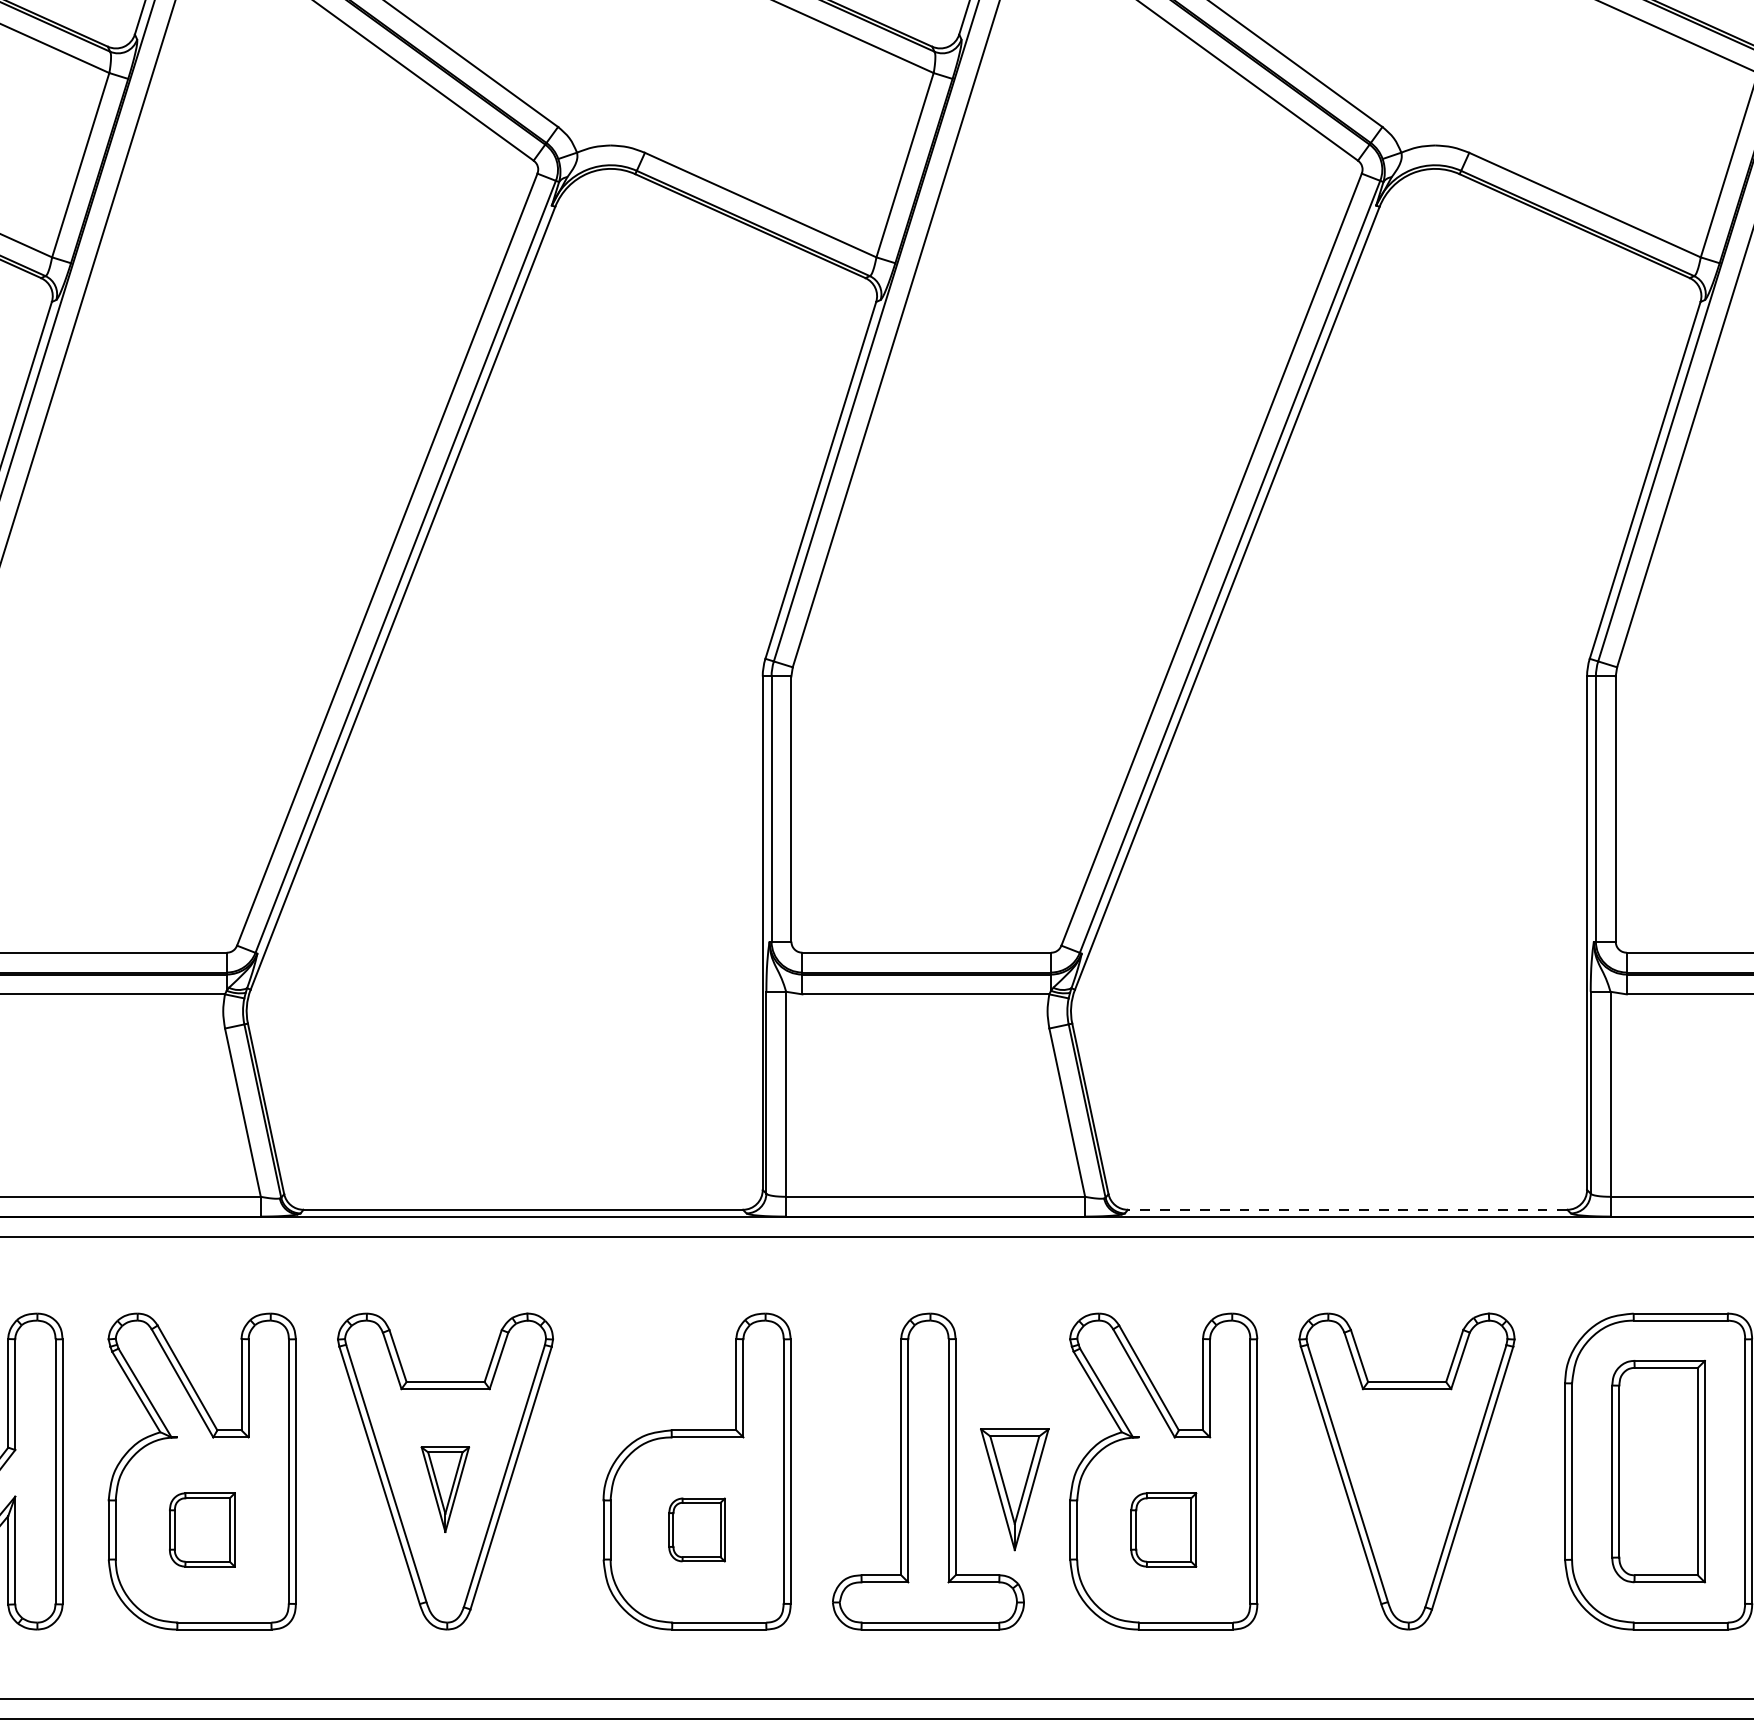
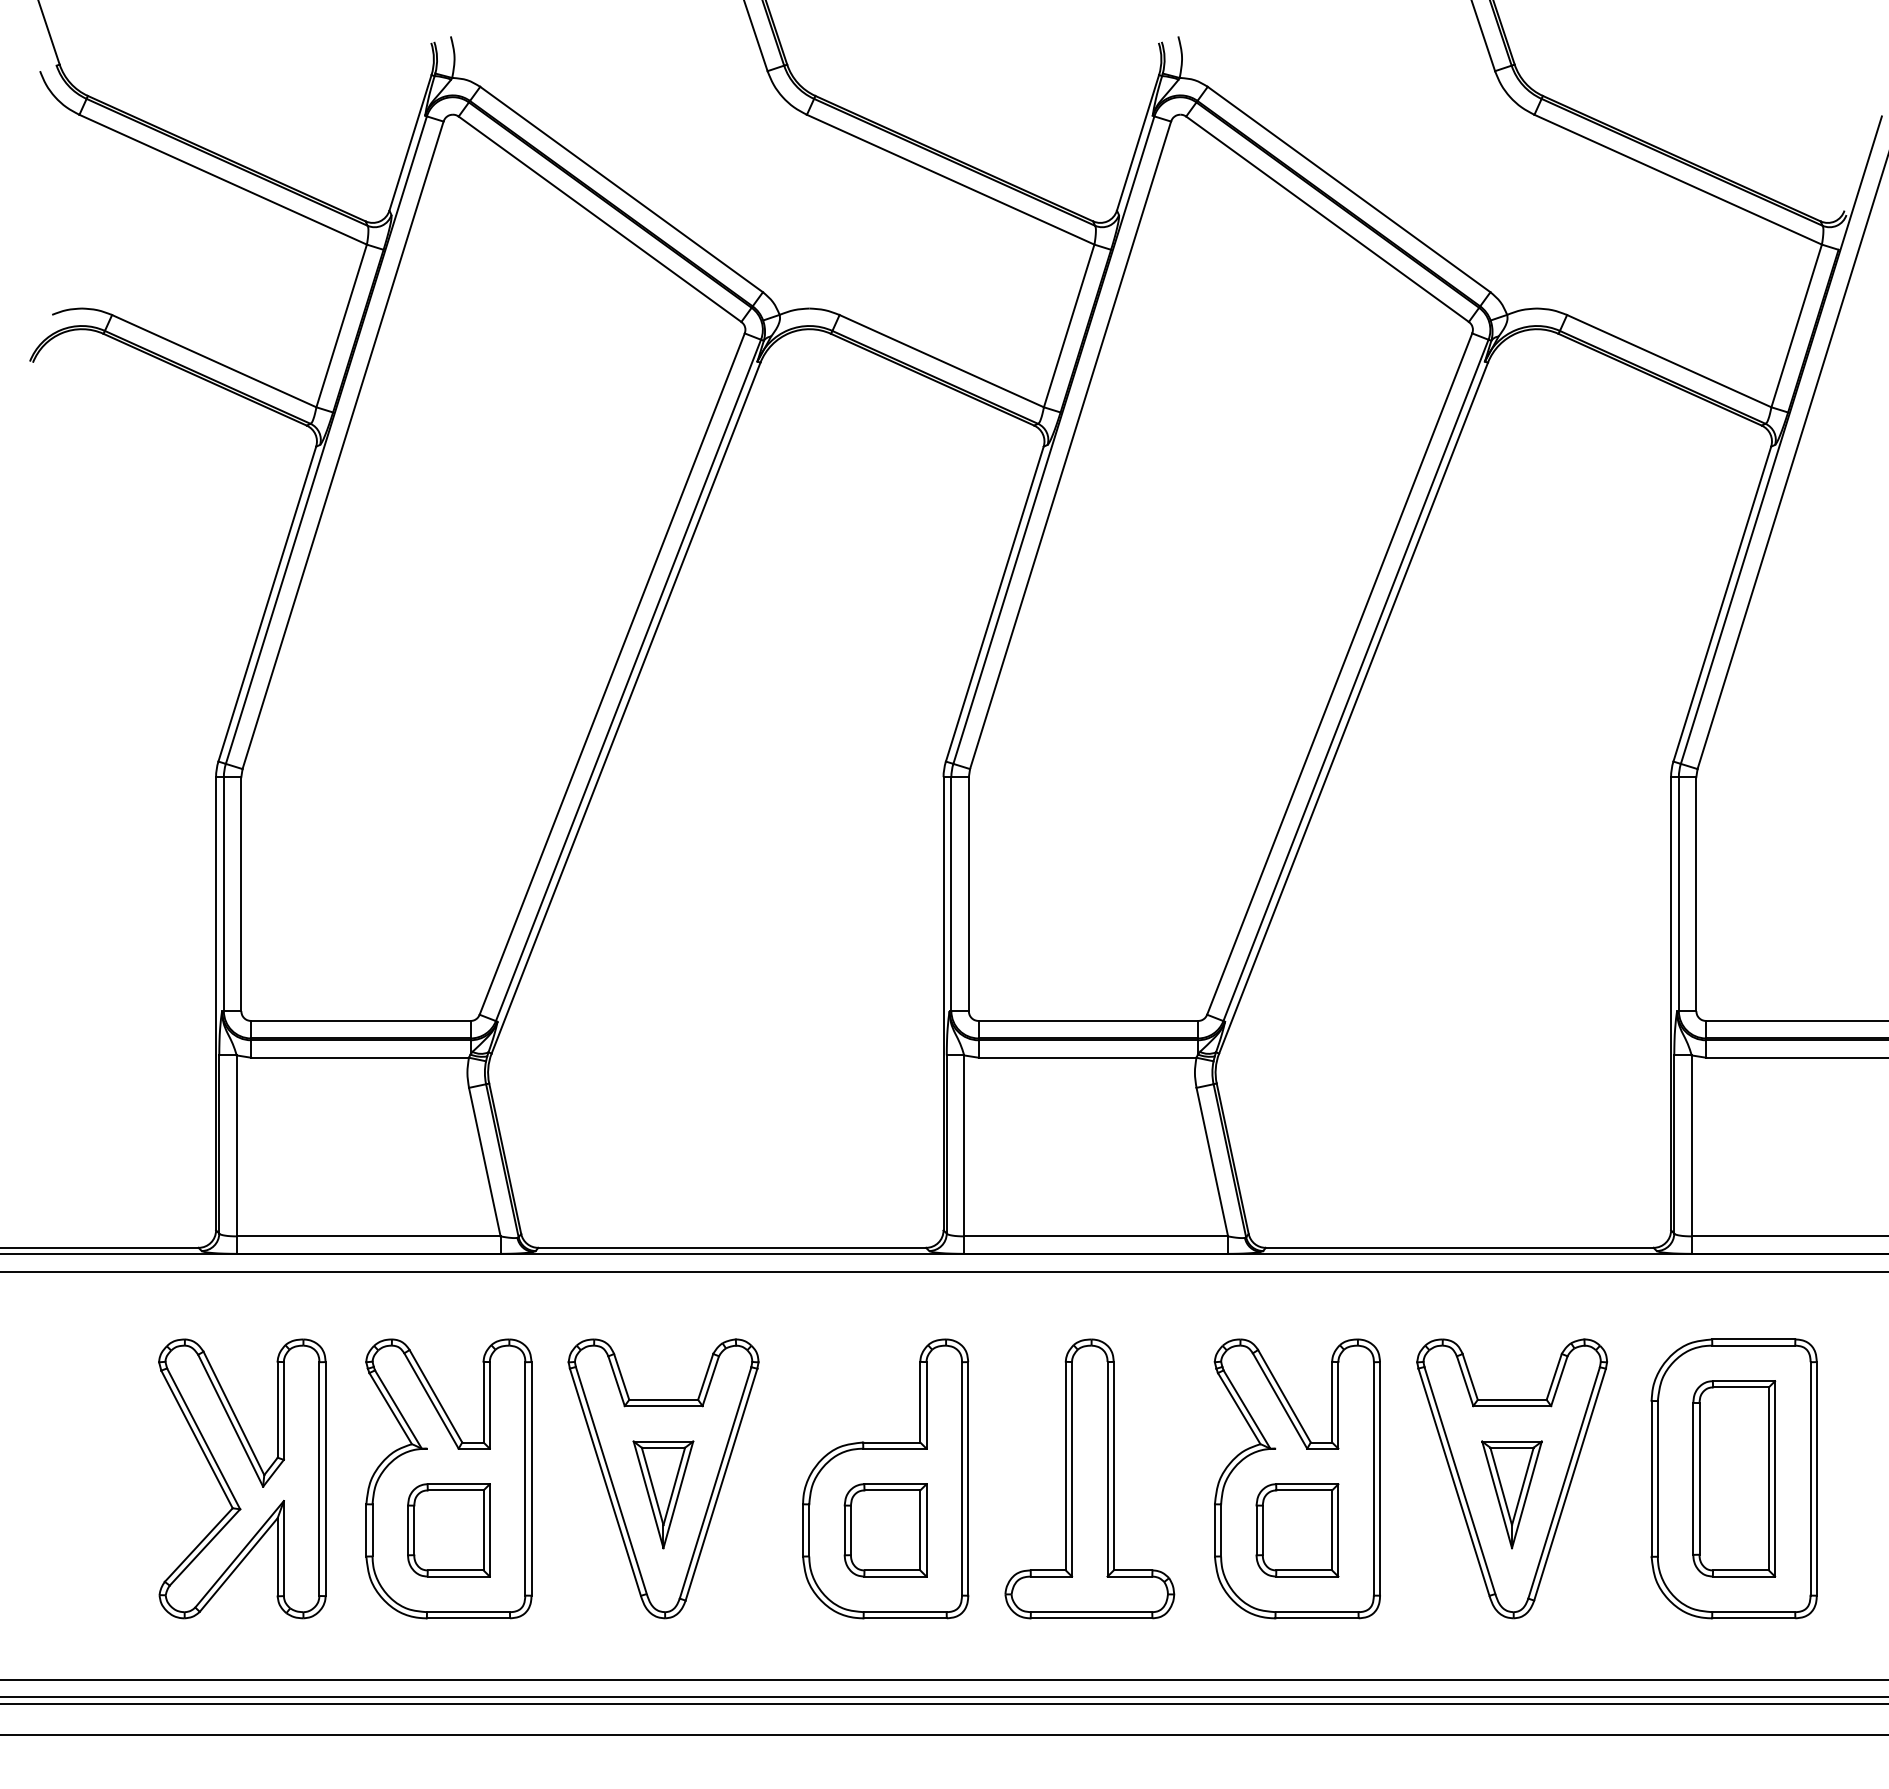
line: (1347, 1209) -> (1459, 1247), dashed -> solid
part: (445, 1489) -> (663, 1494), size x1.43
part: (1014, 1489) -> (1511, 1494), moved
part: (201, 1530) -> (448, 1530), size x1.43
part: (696, 1530) -> (885, 1530), size x1.67
part: (1163, 1530) -> (1297, 1530), size x1.43

